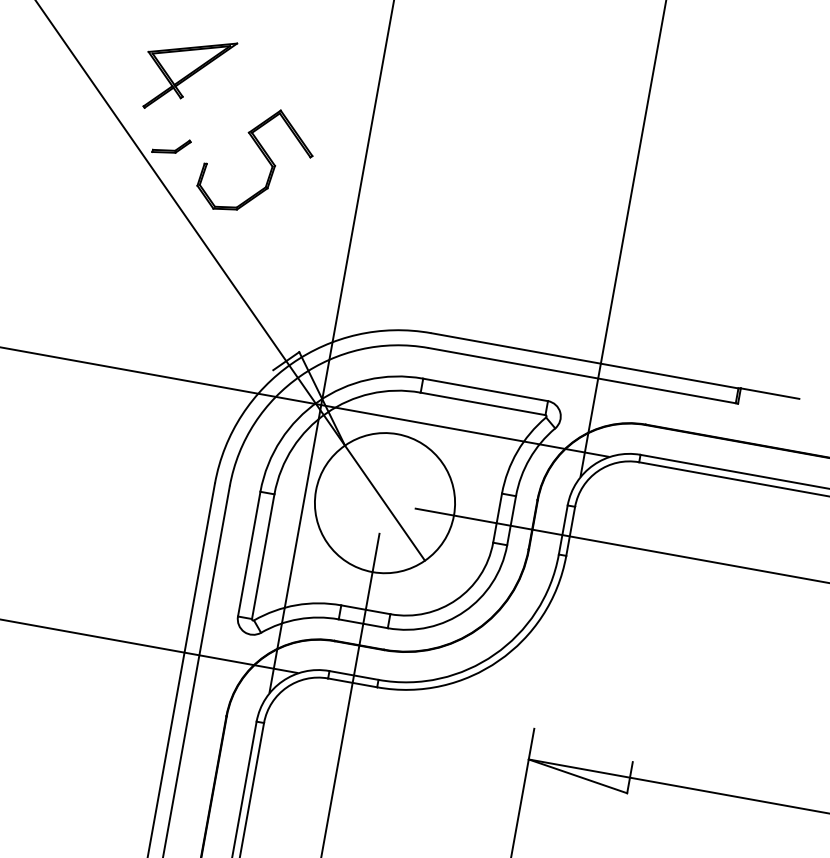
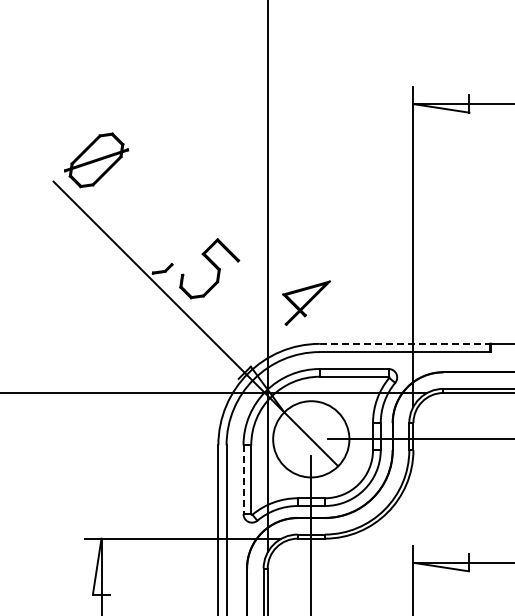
part: (188, 73) -> (306, 302), moved
line: (584, 360) -> (404, 343), solid -> dashed
line: (248, 555) -> (243, 480), solid -> dashed

